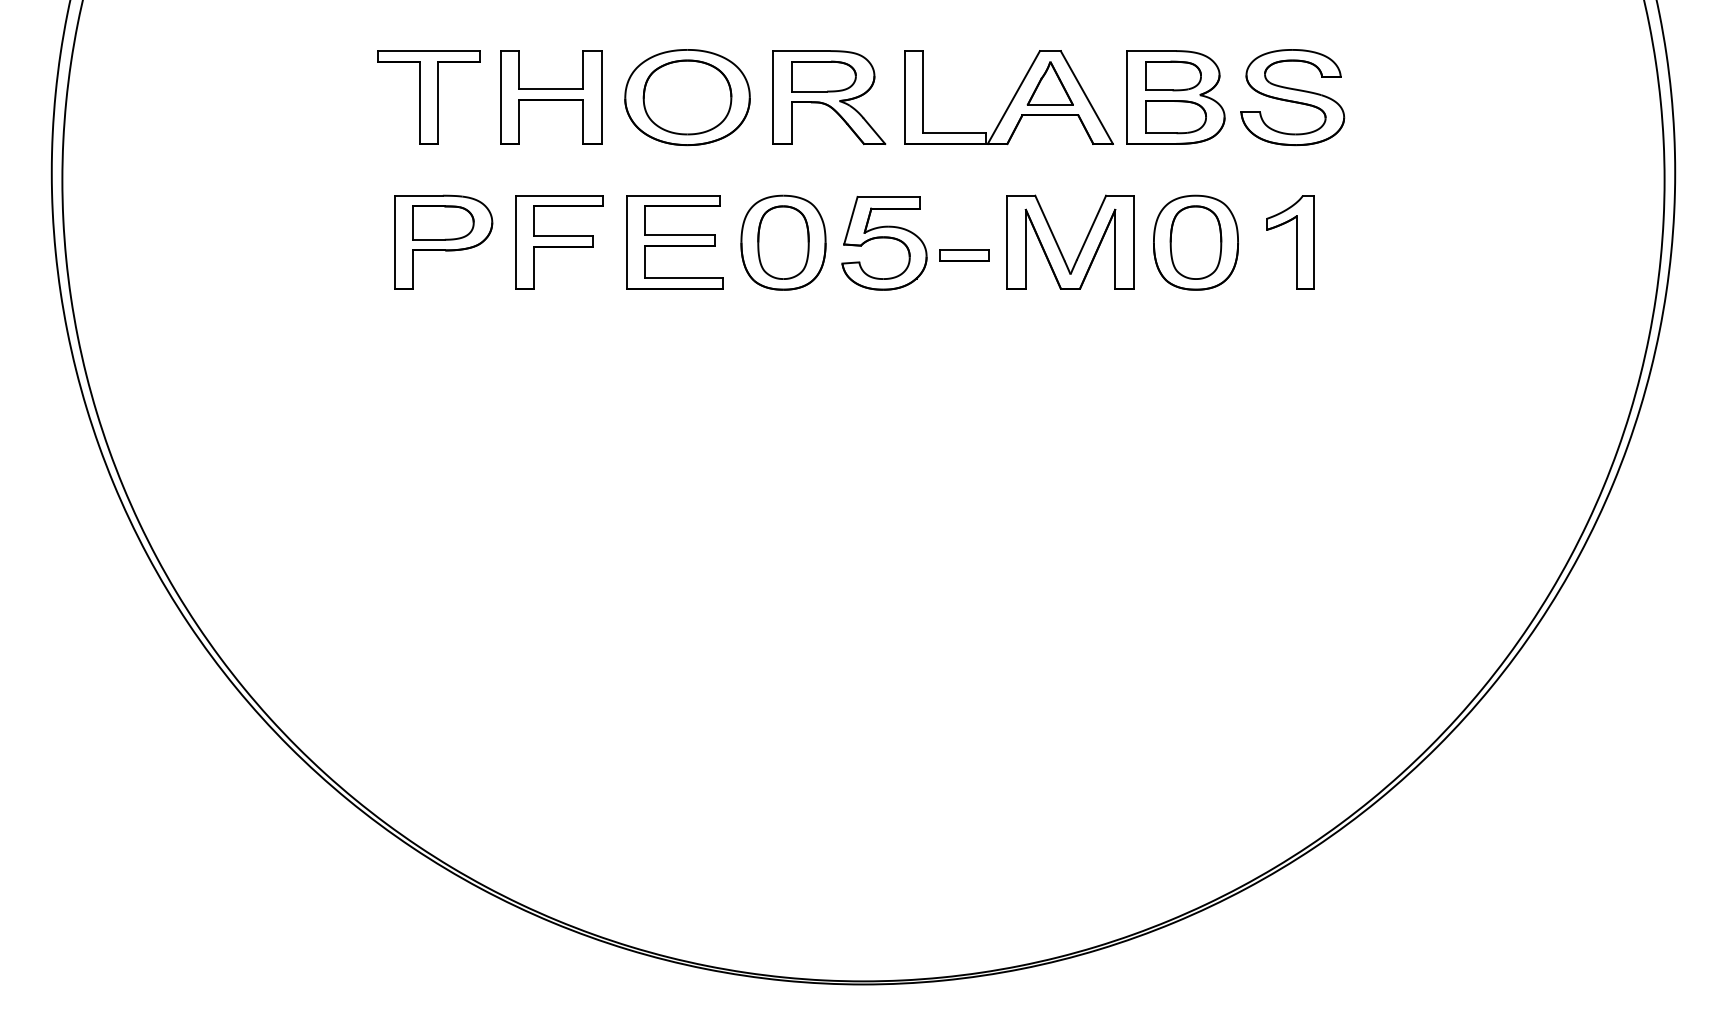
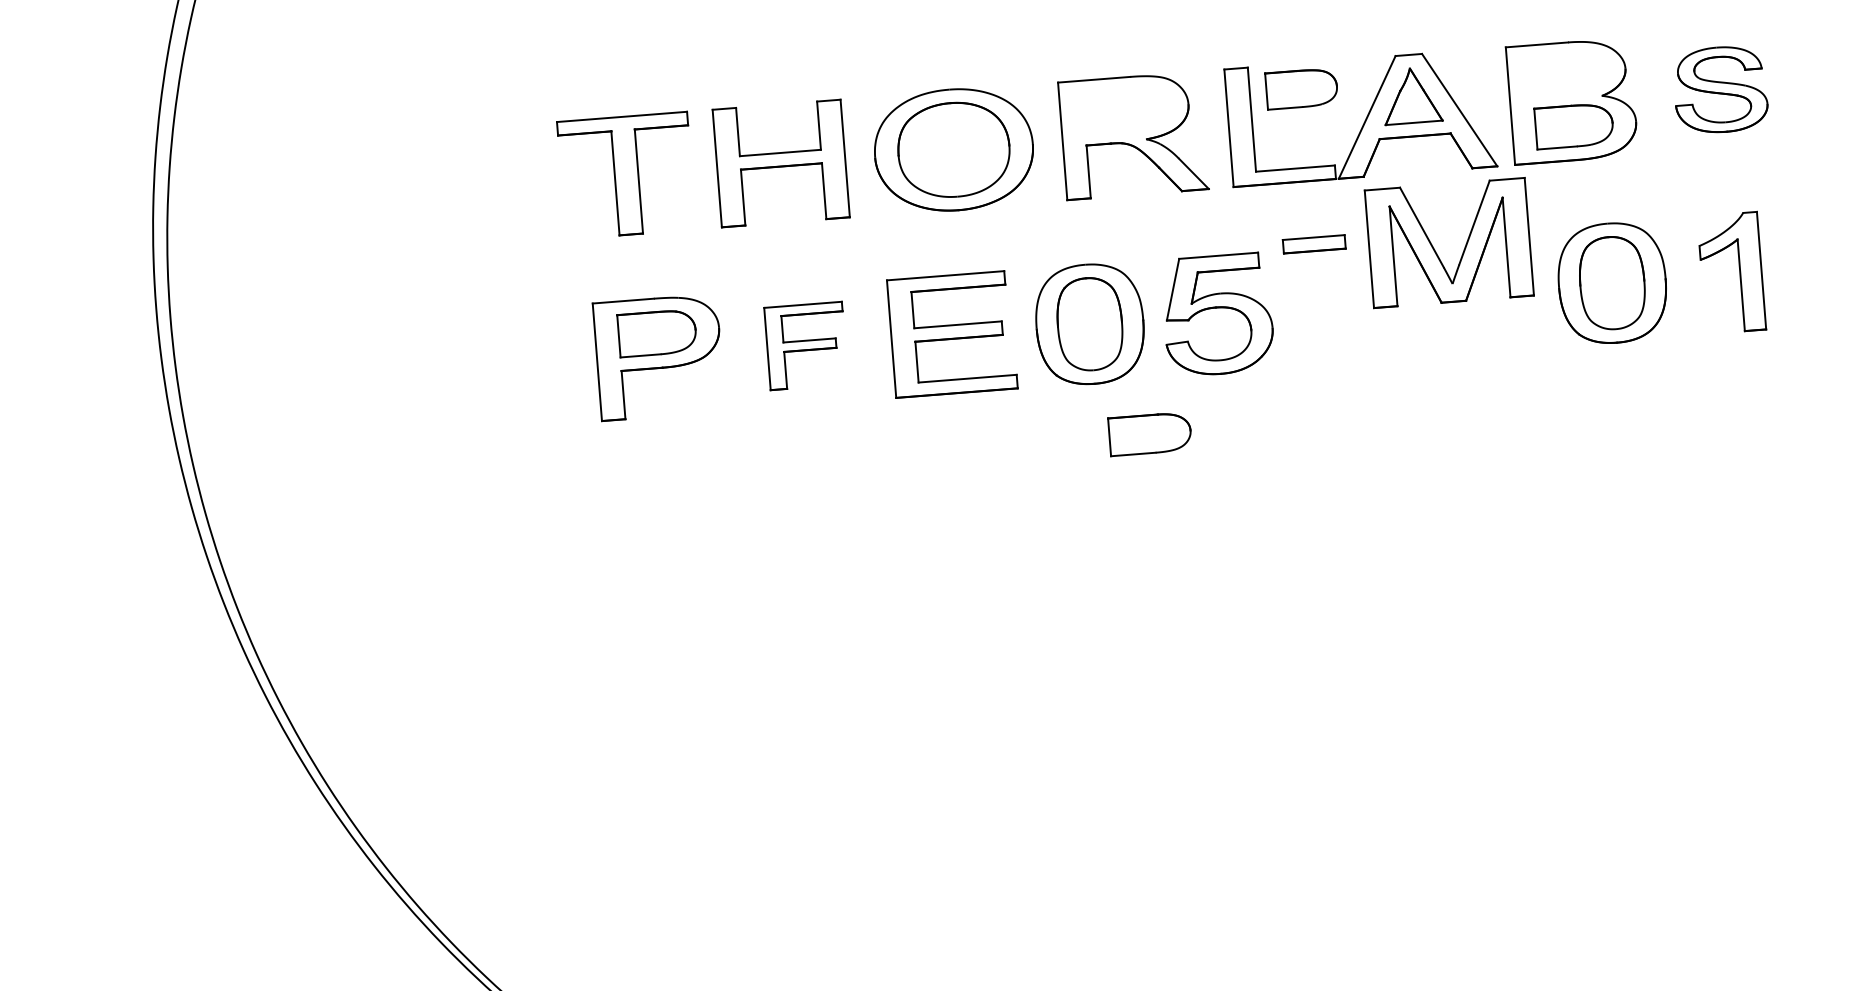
part: (1173, 75) -> (1301, 88), moved
part: (823, 76) -> (1149, 433), moved
part: (1292, 97) -> (1720, 89), size x0.7
part: (559, 242) -> (806, 346), size x0.7
part: (1059, 246) -> (1435, 249), moved
part: (964, 255) -> (1314, 243), moved

